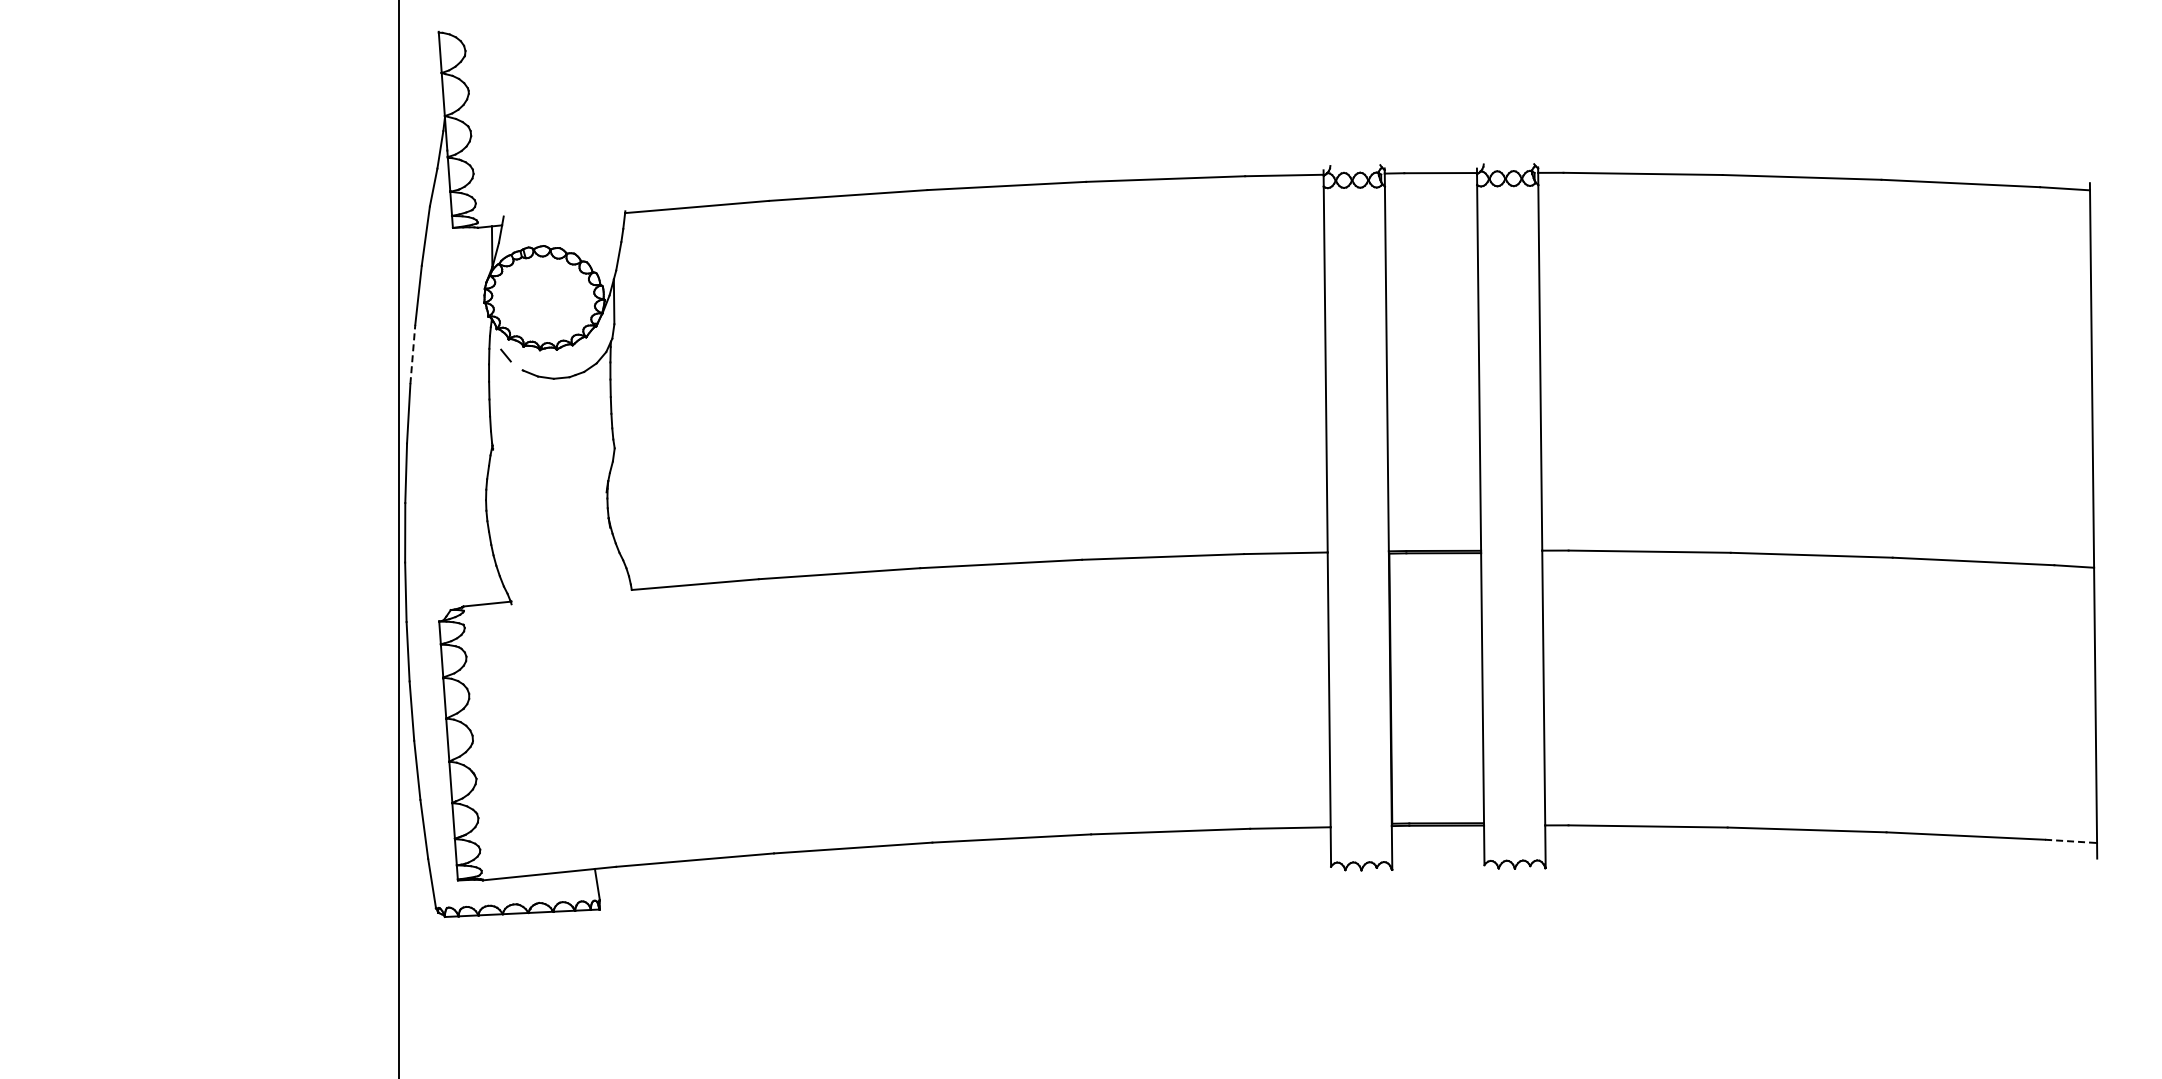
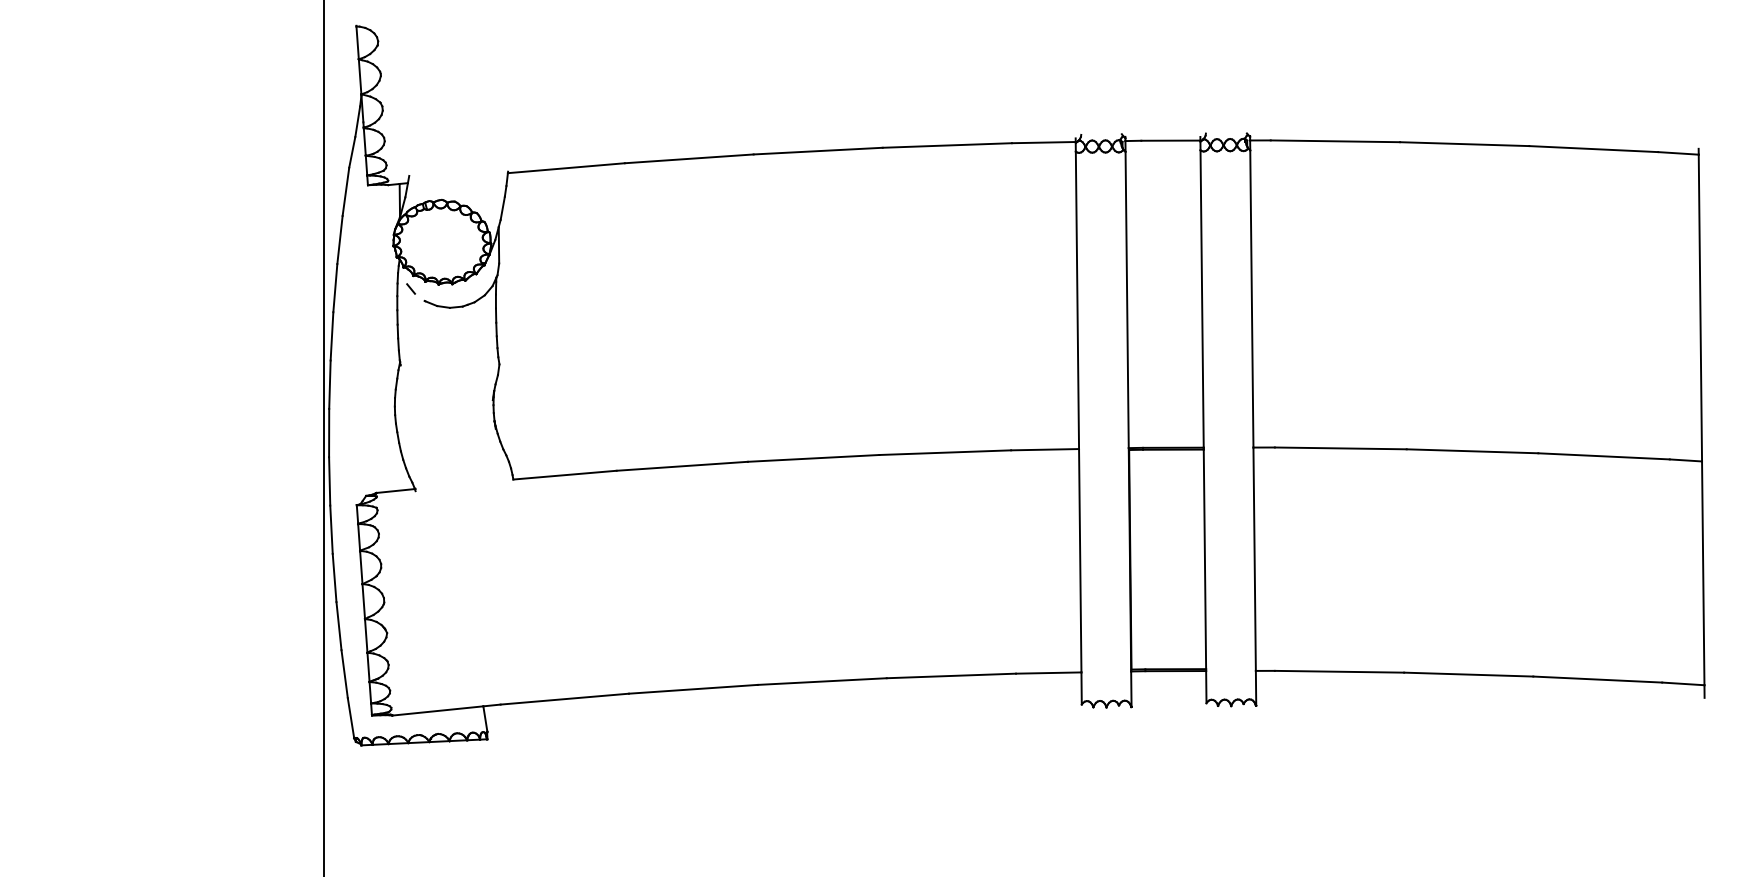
line: (412, 354) -> (335, 288), dashed -> solid
line: (2071, 841) -> (1683, 683), dashed -> solid

